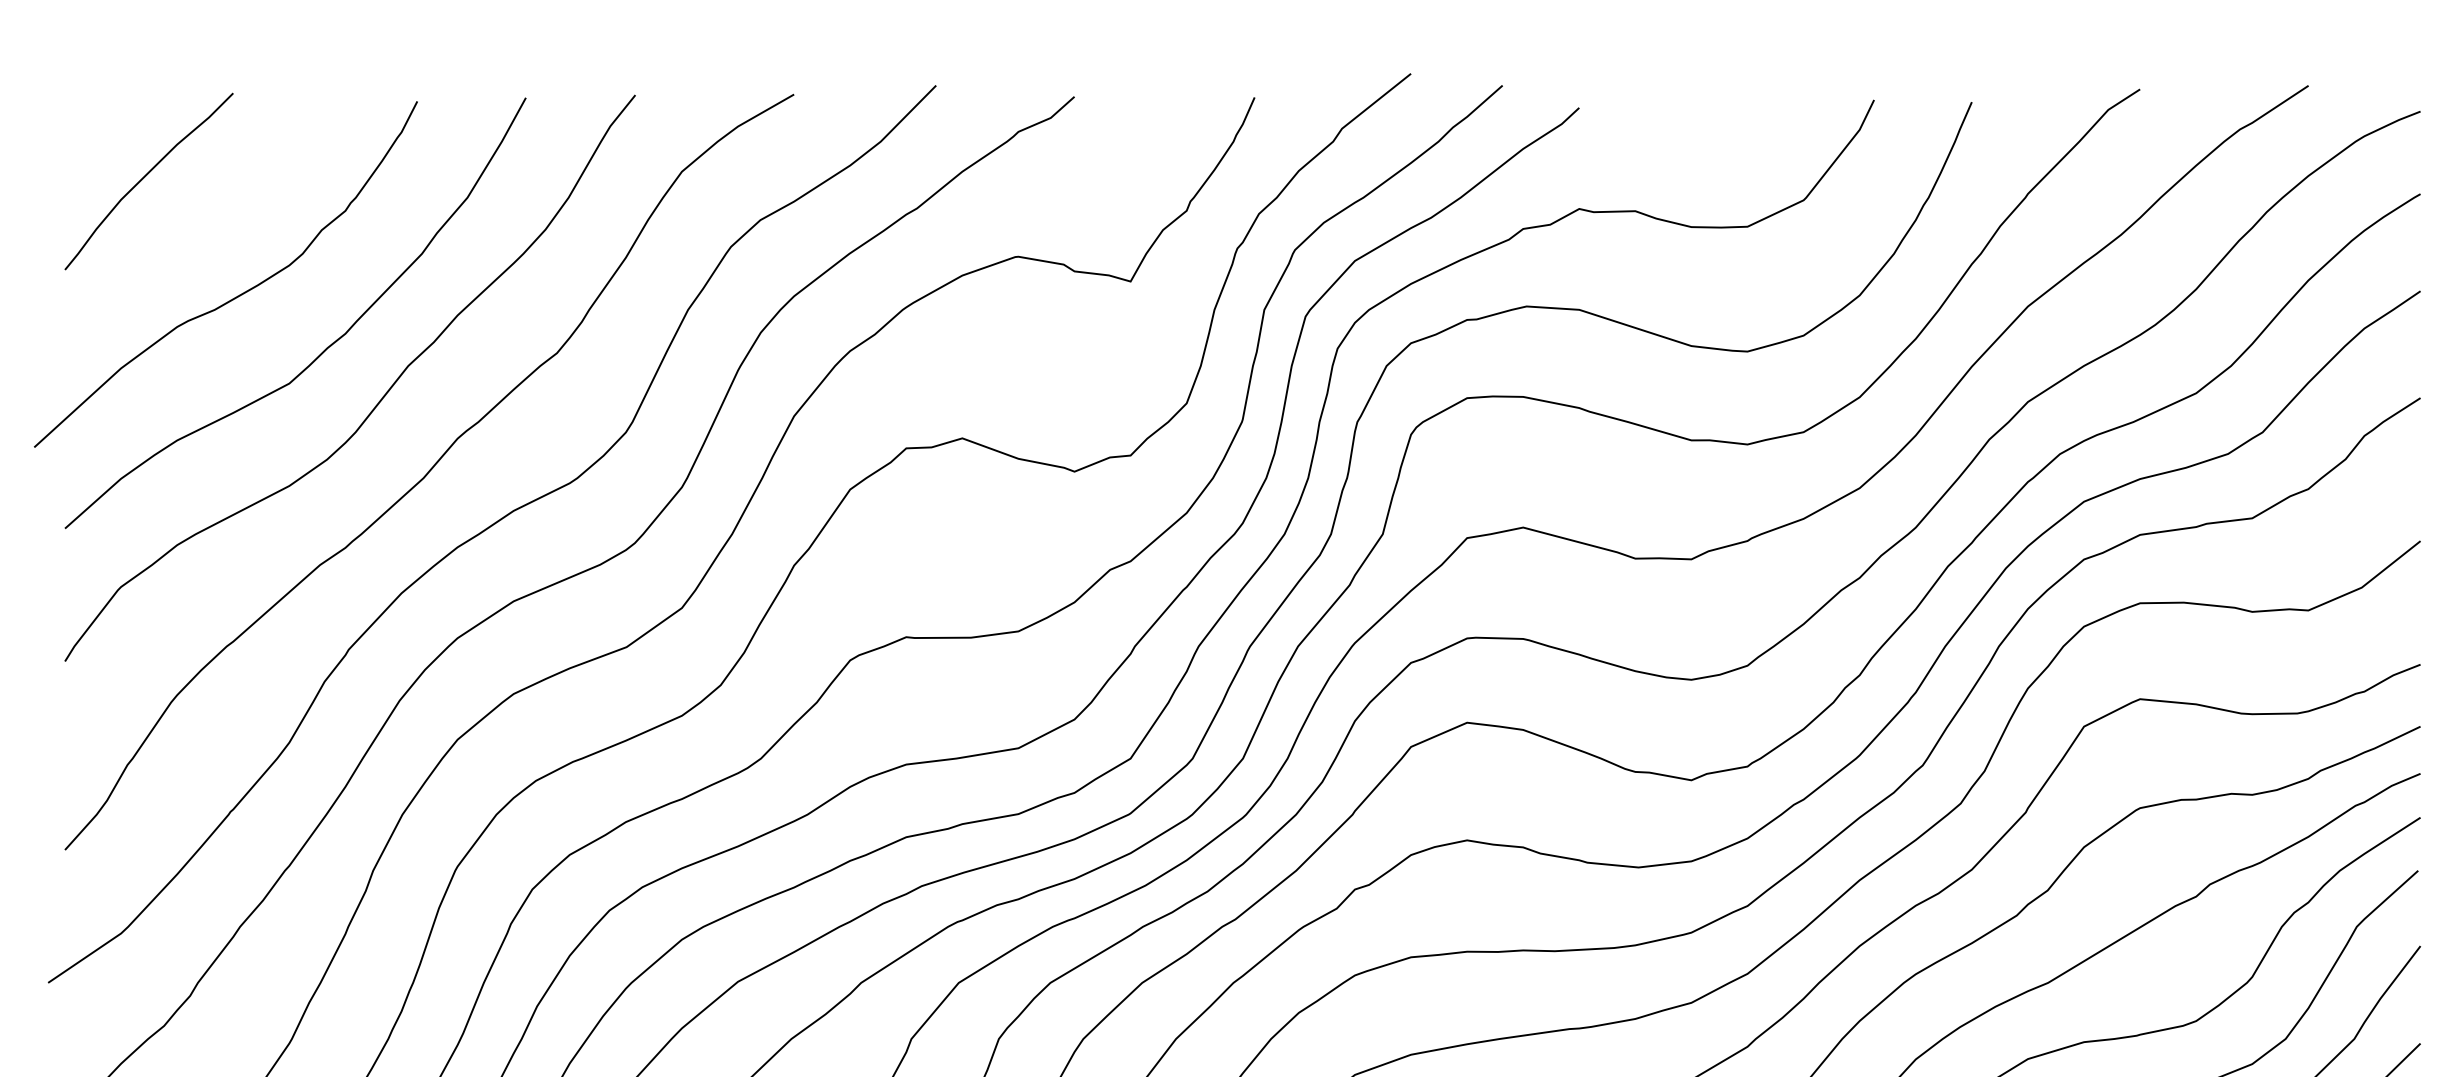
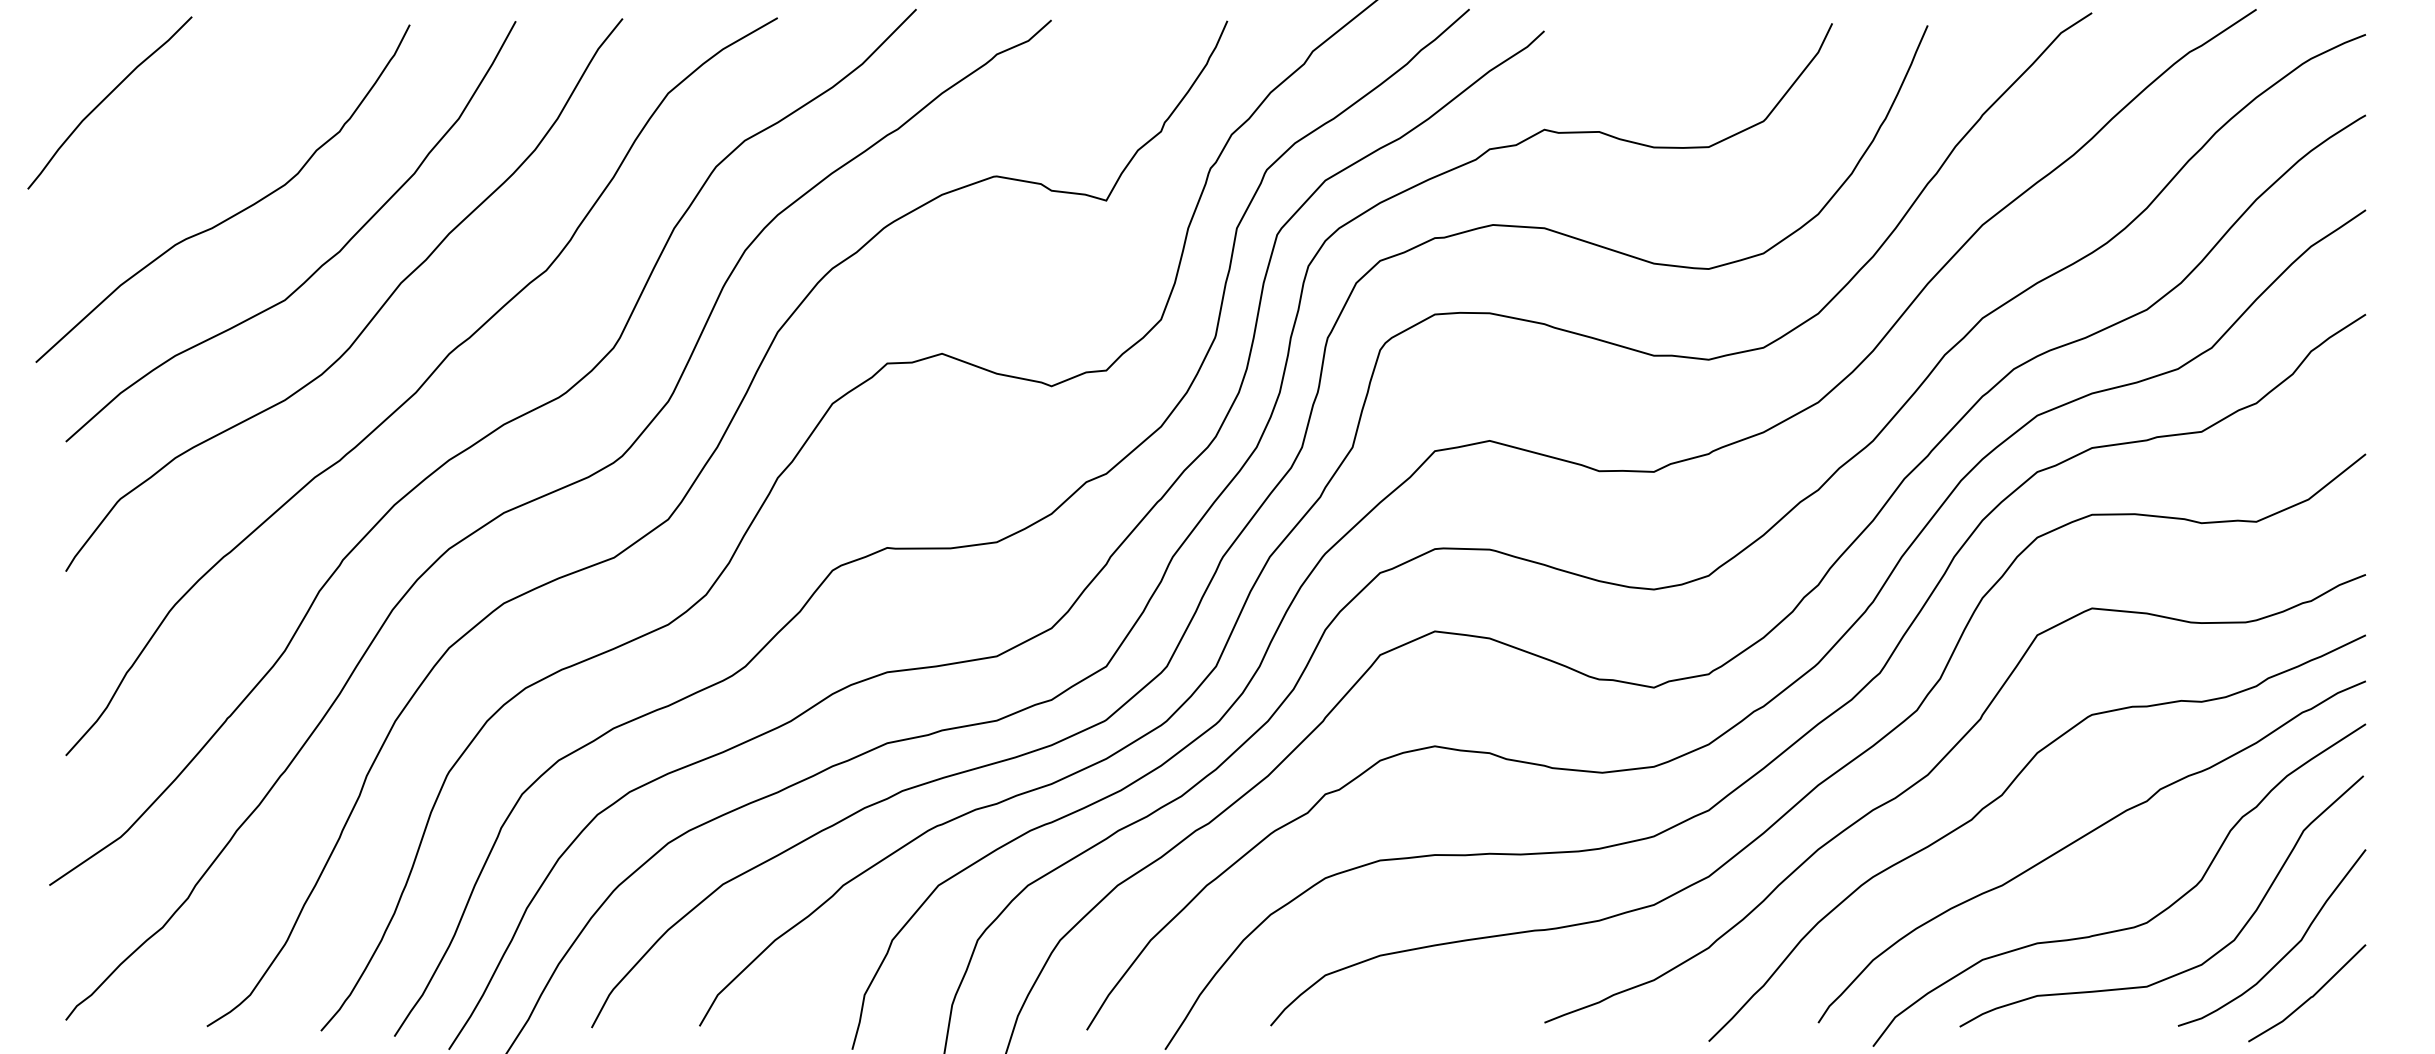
curve: (145, 176) -> (106, 98), moved

